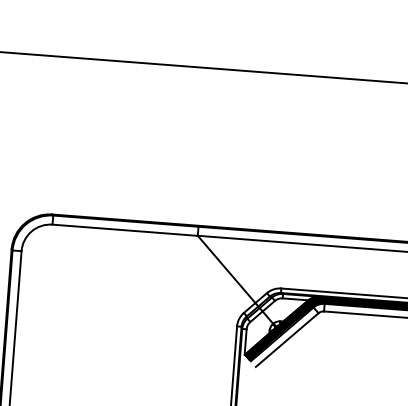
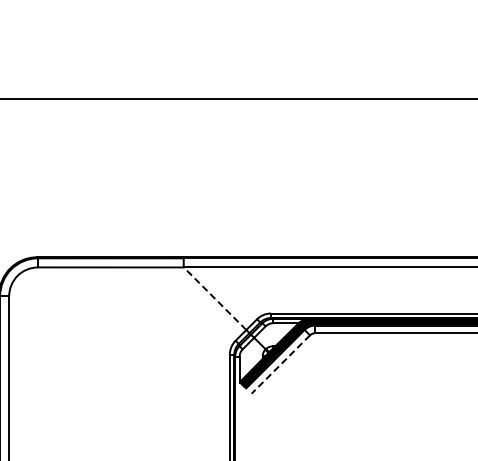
line: (226, 269) -> (214, 298), solid -> dashed
line: (286, 340) -> (280, 364), solid -> dashed

